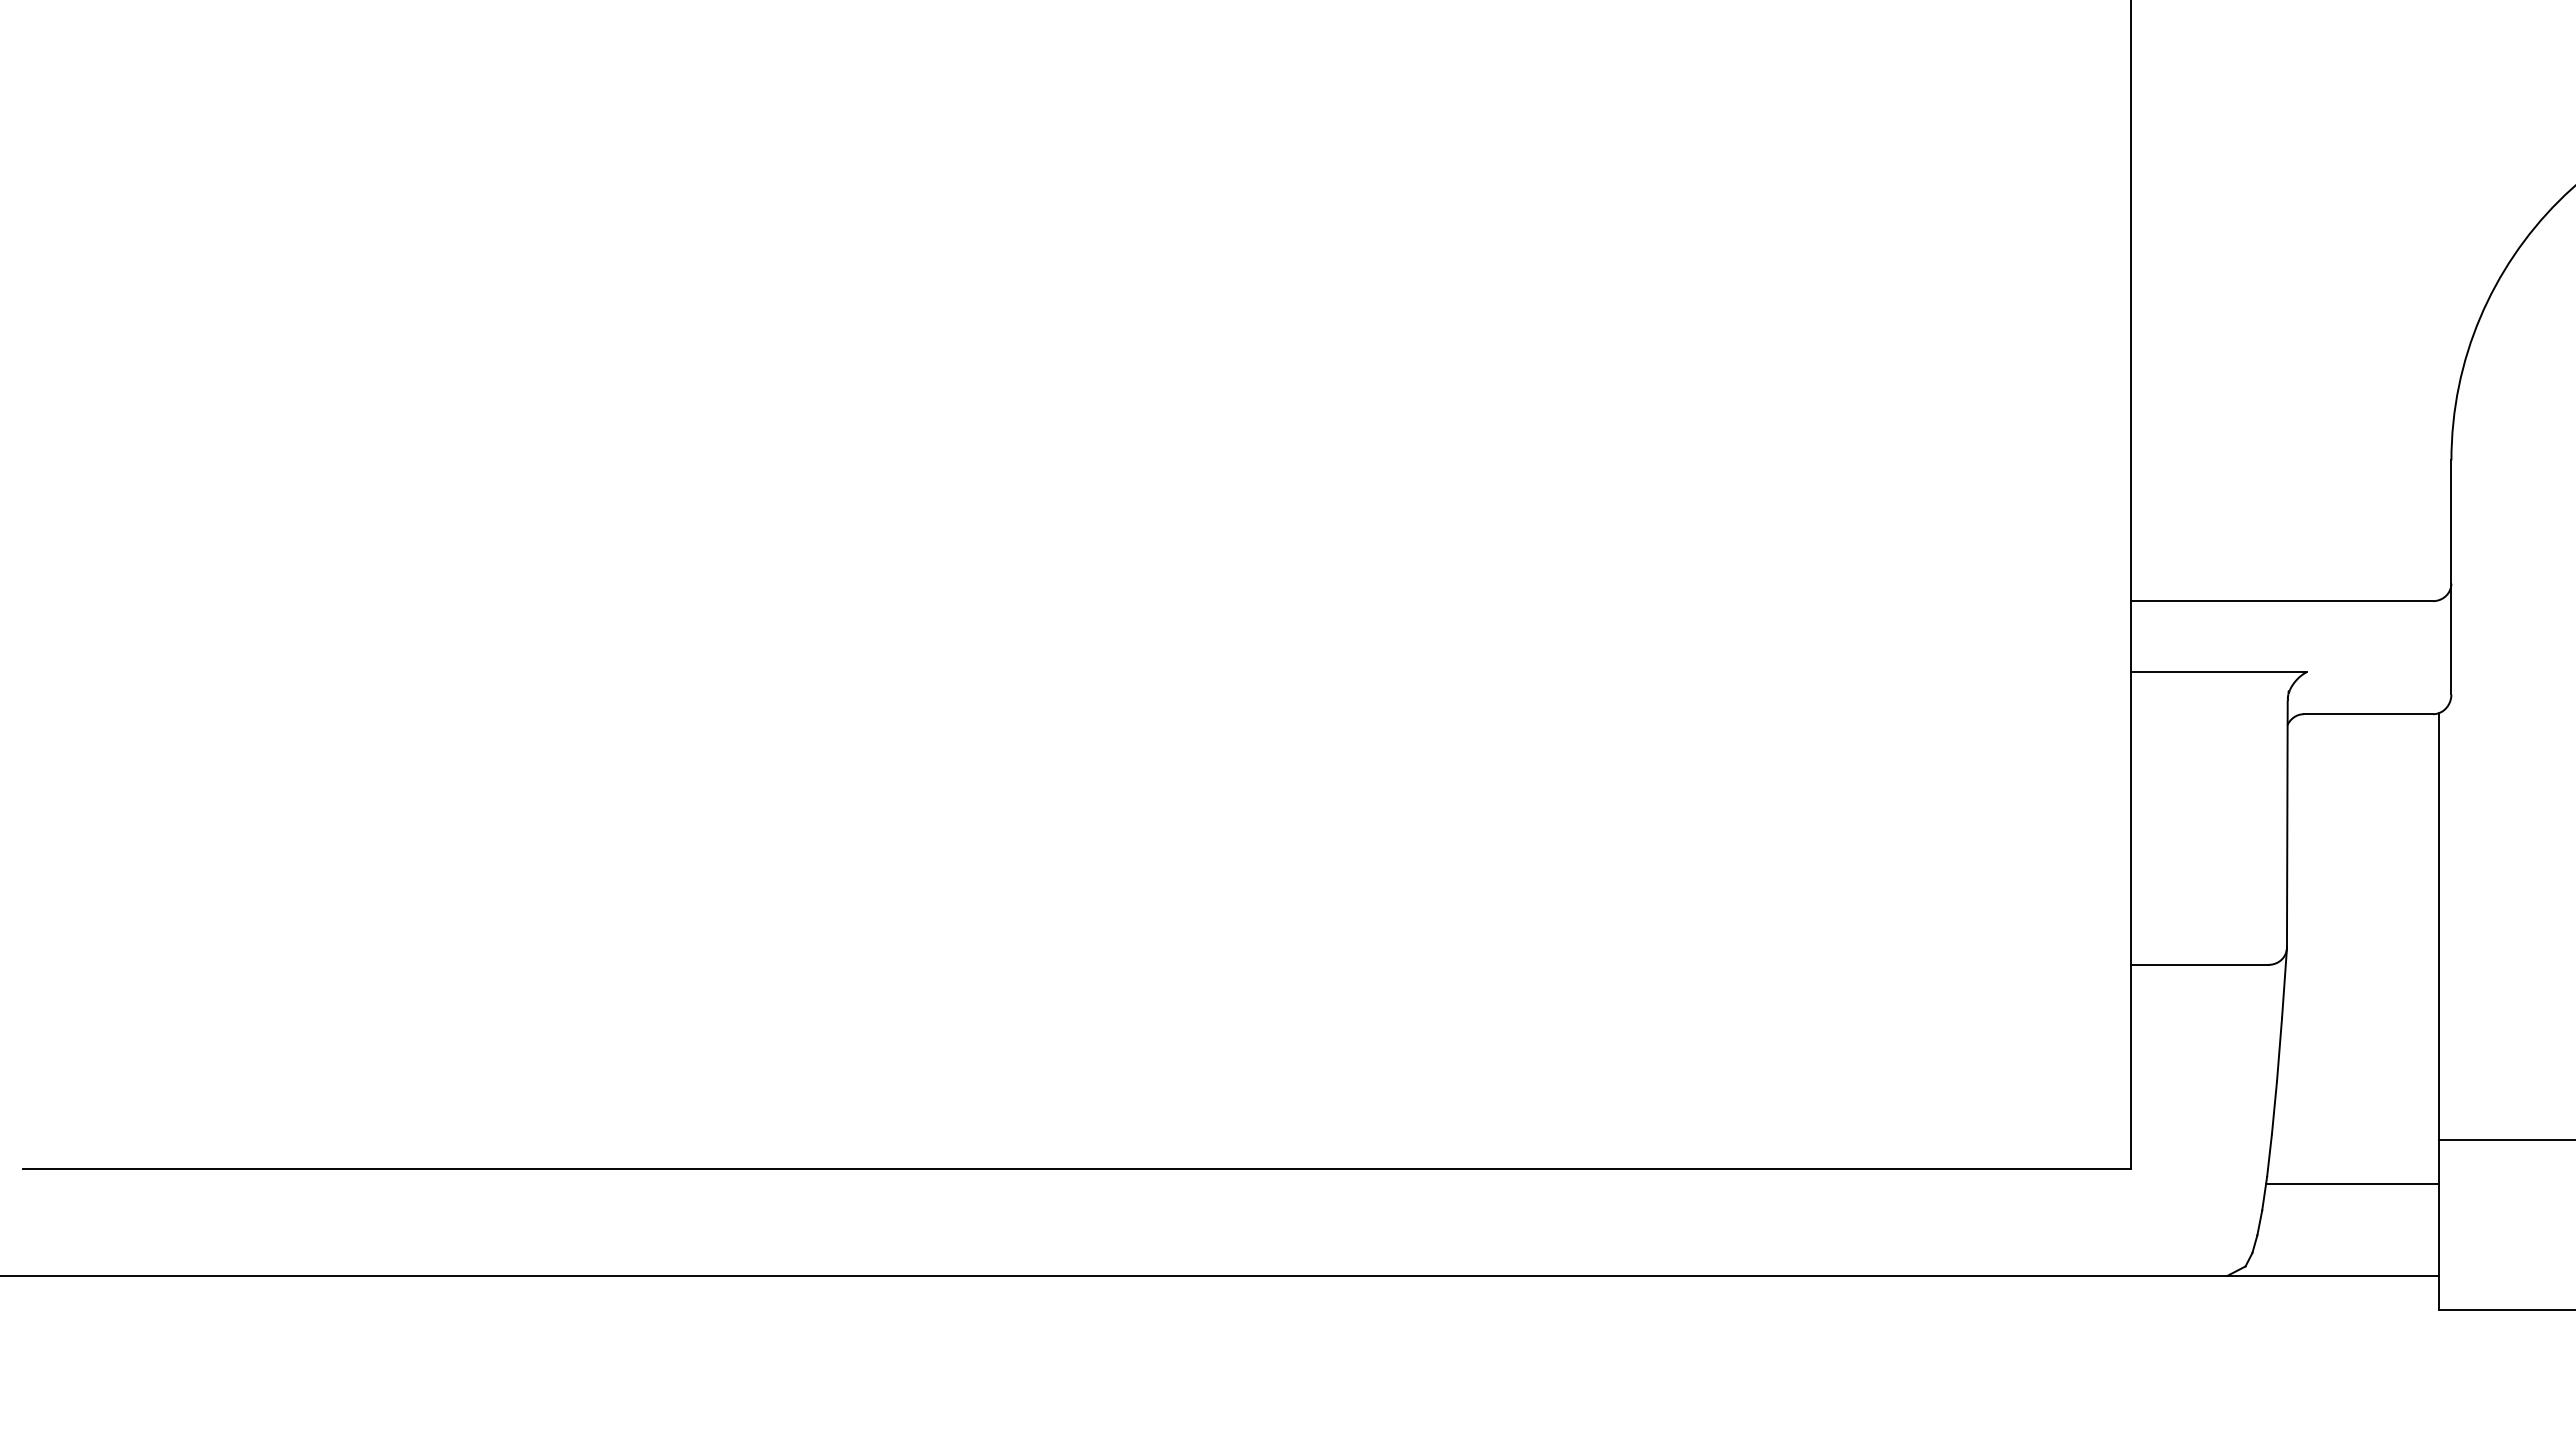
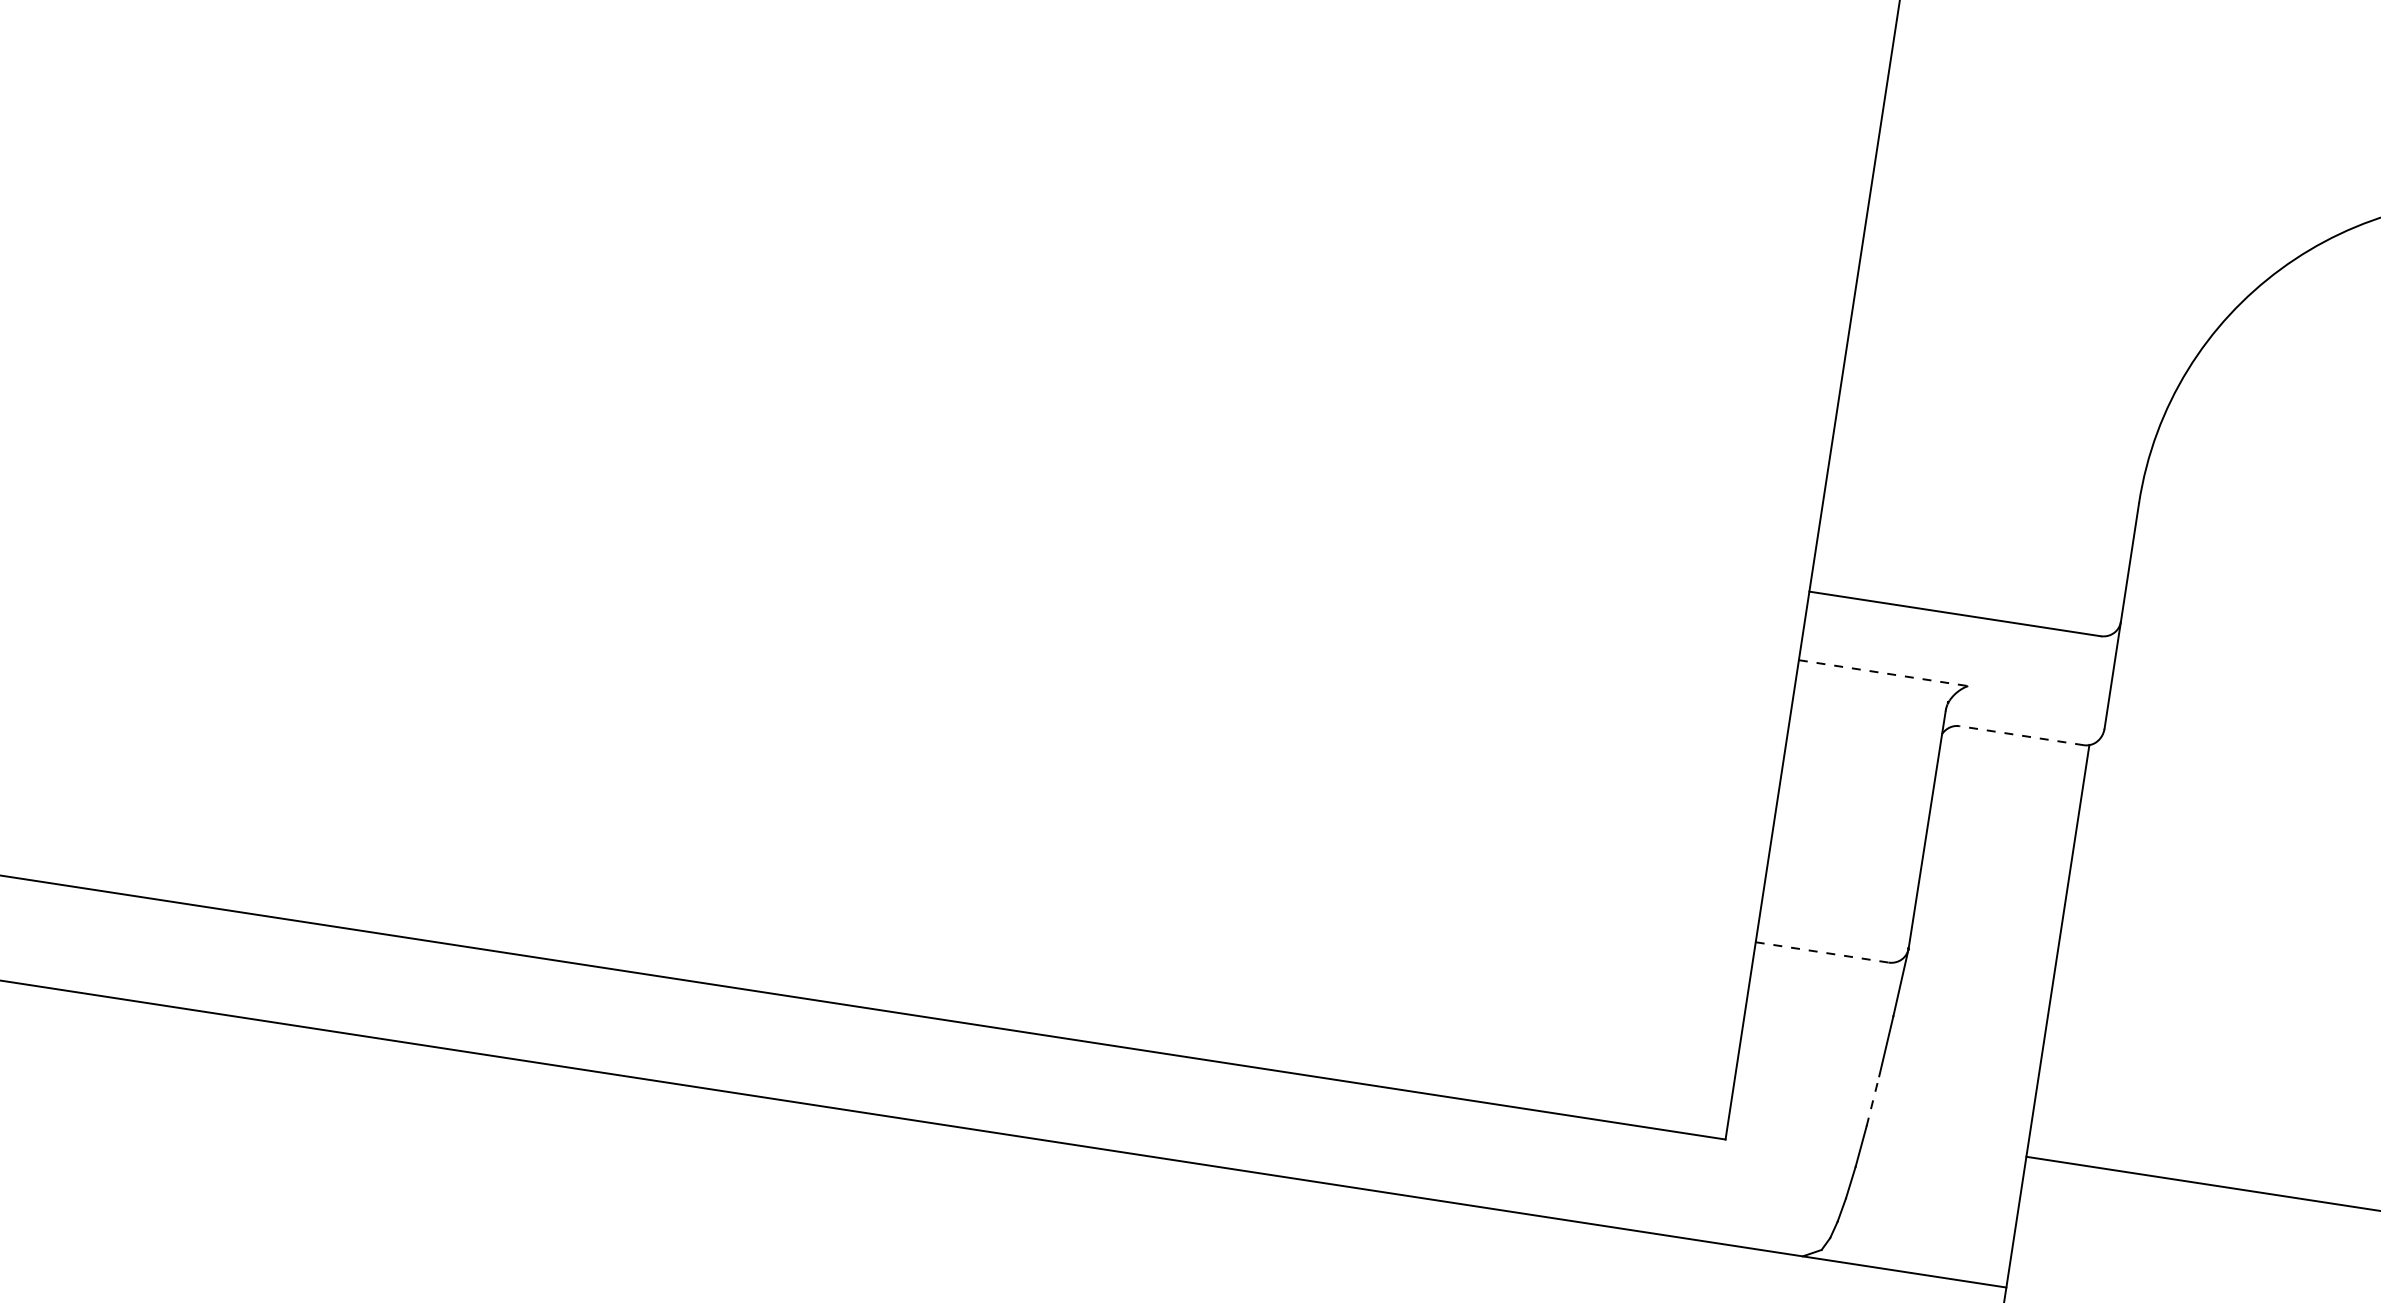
line: (2218, 672) -> (1883, 673), solid -> dashed
line: (2368, 714) -> (2021, 735), solid -> dashed
line: (2199, 964) -> (1821, 952), solid -> dashed
line: (2274, 1107) -> (1873, 1100), solid -> dashed
line: (2351, 1184) -> (1935, 1186), removed

